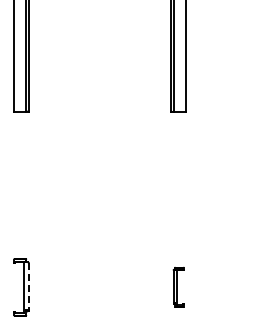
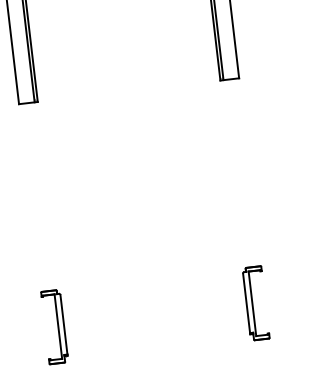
line: (28, 286) -> (63, 324), dashed -> solid
part: (178, 287) -> (255, 303), size x1.43

